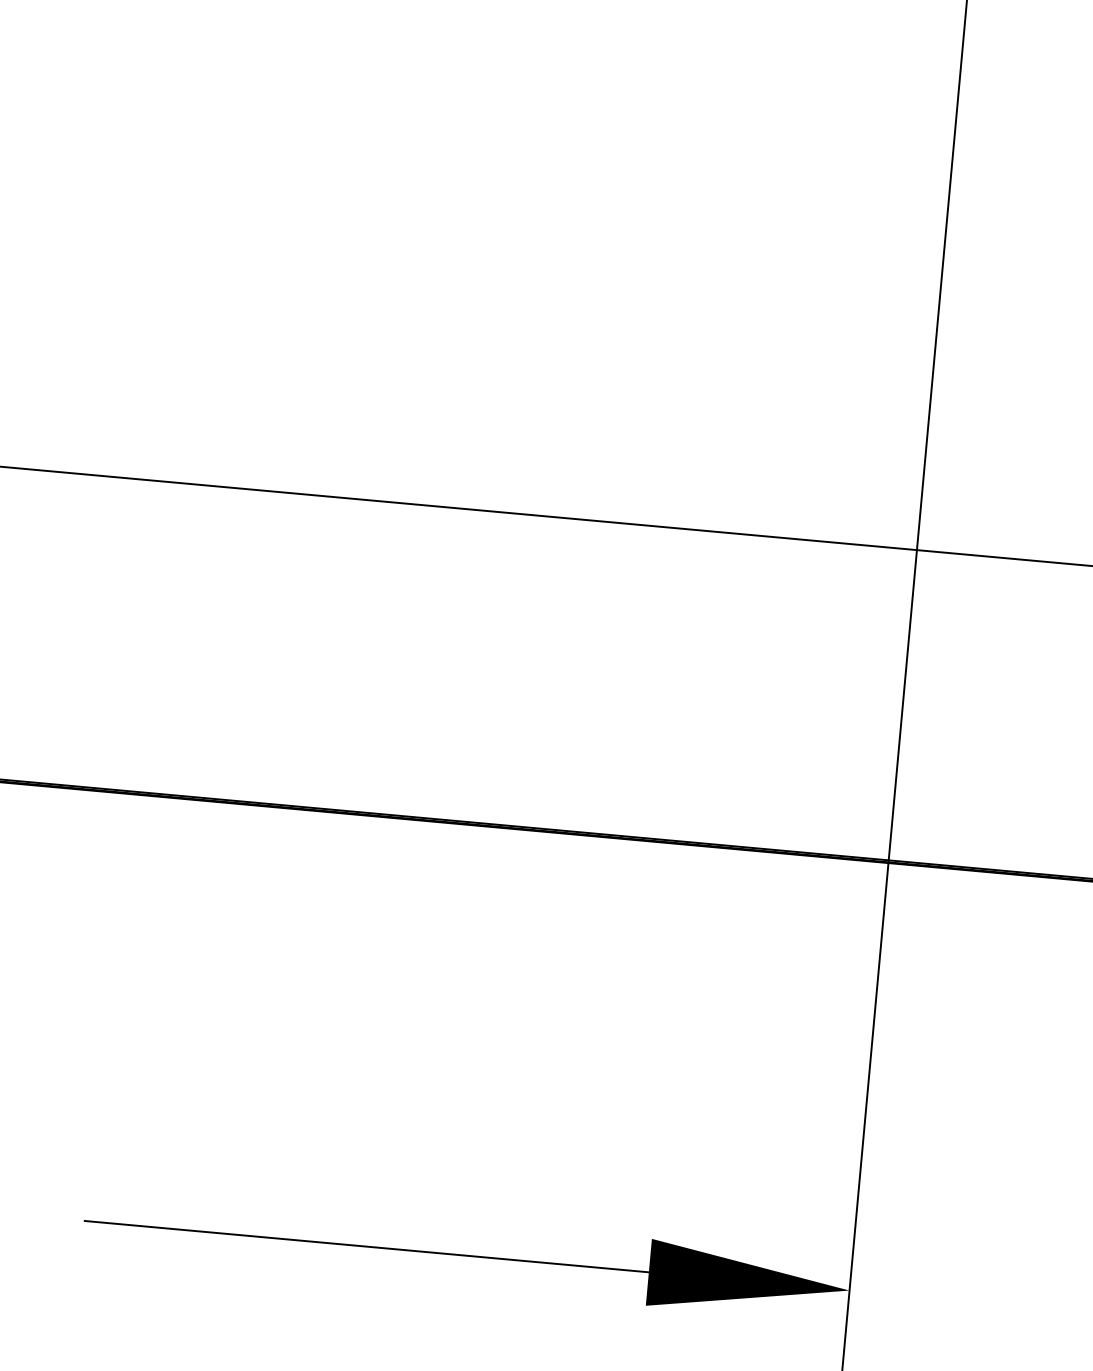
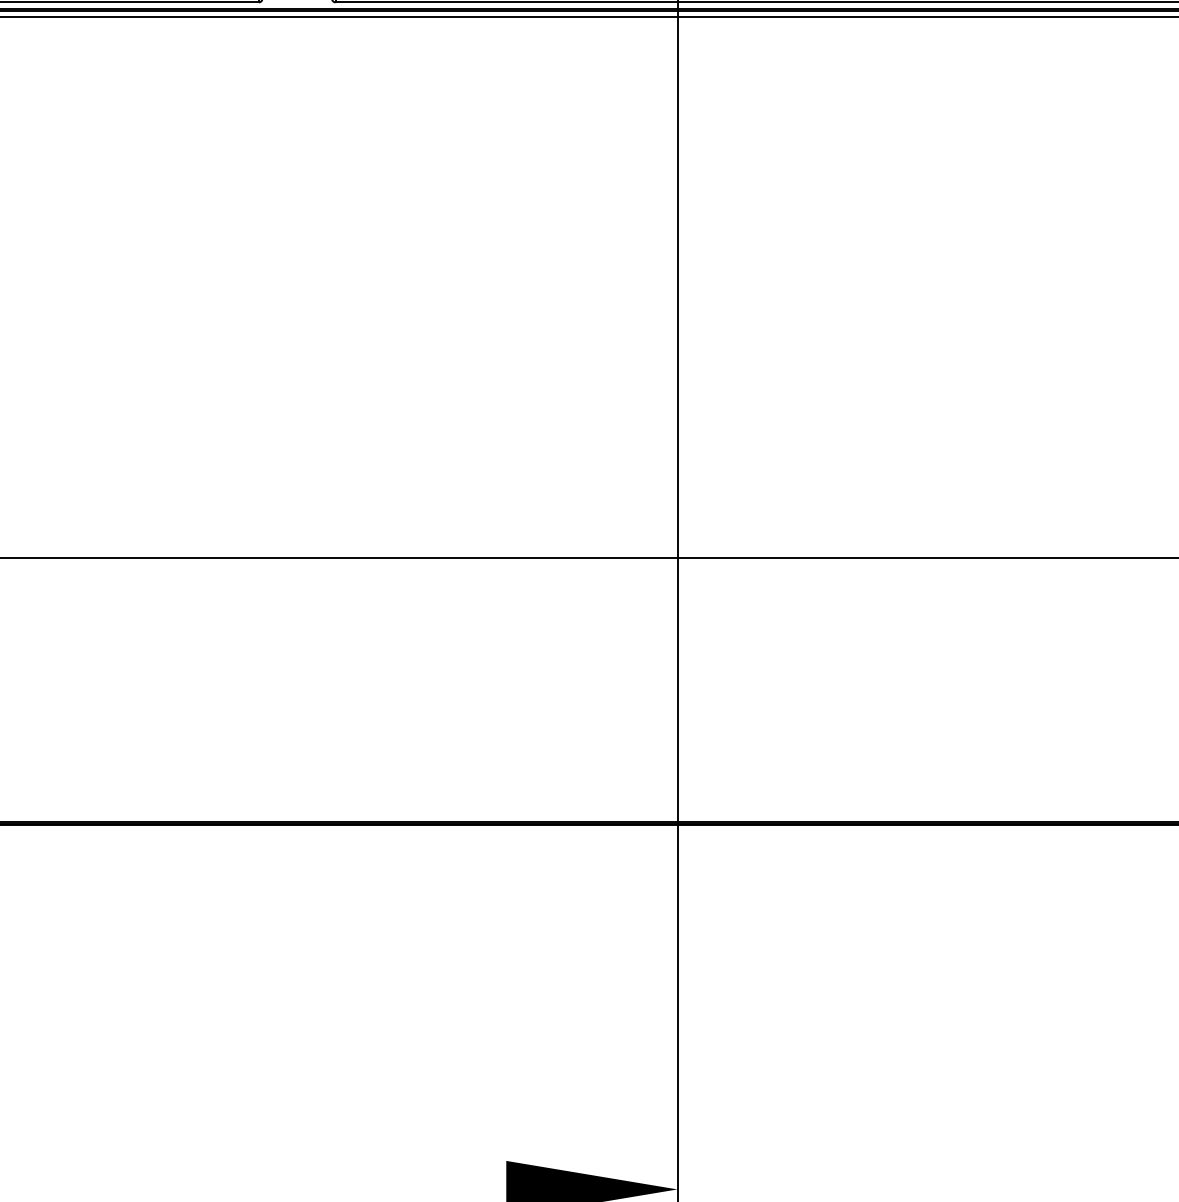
line: (366, 1246) -> (265, 1189), removed

